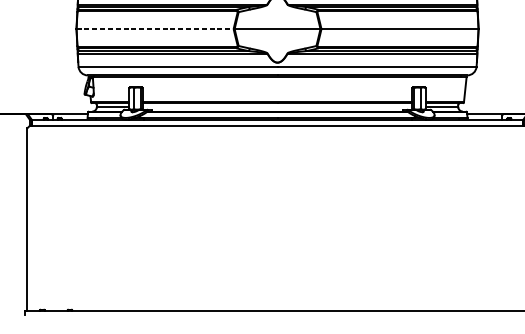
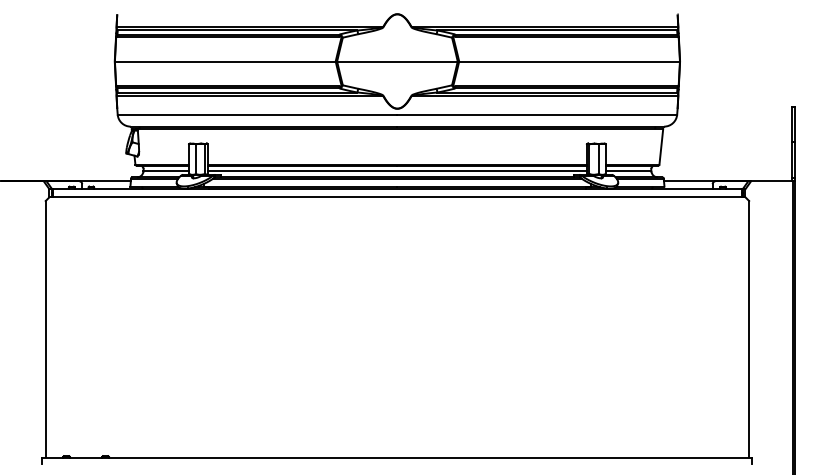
line: (155, 29) -> (225, 61), dashed -> solid
line: (276, 107) -> (396, 171), added

